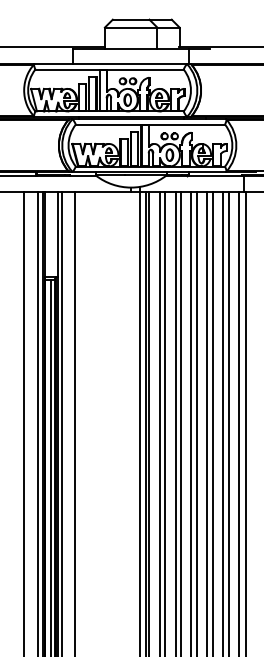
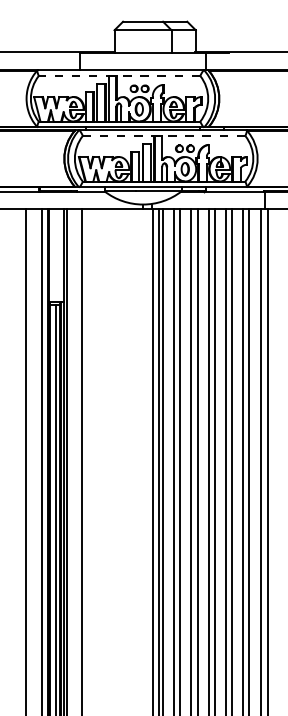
line: (109, 69) -> (119, 75), solid -> dashed
line: (150, 124) -> (164, 135), solid -> dashed

